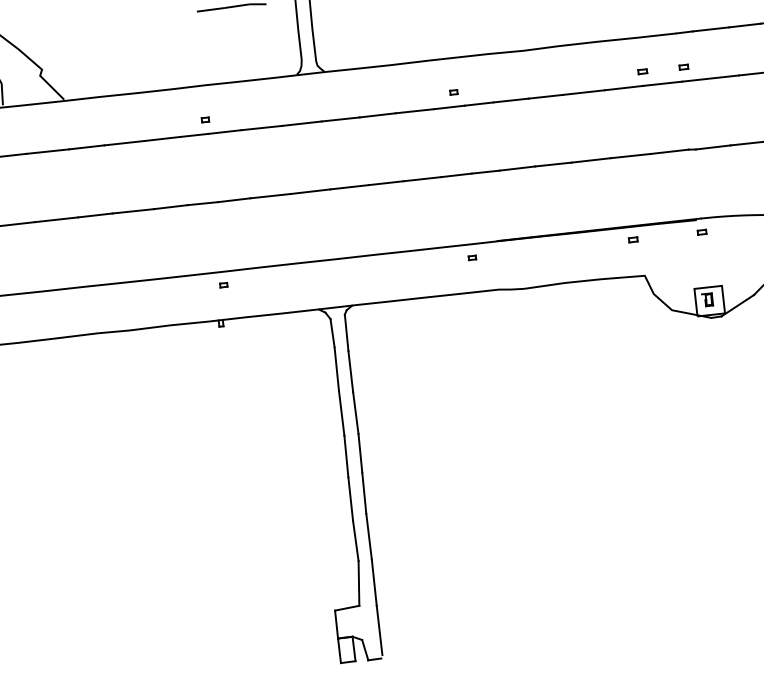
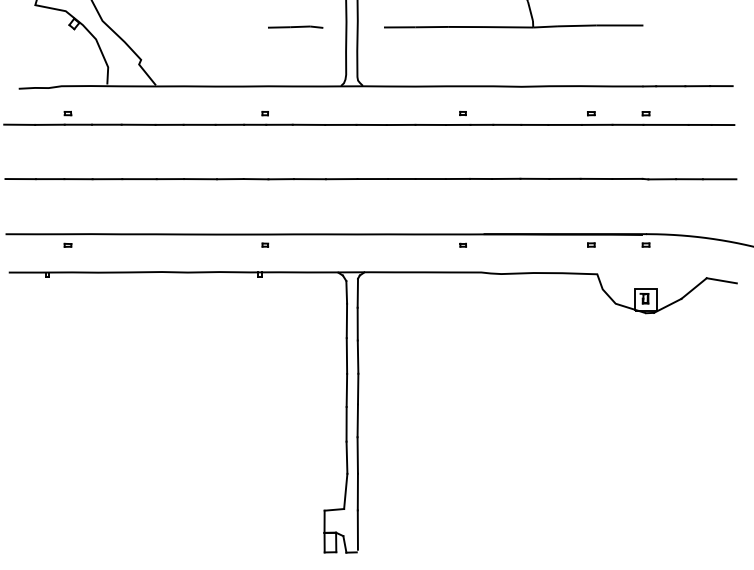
part: (642, 71) -> (591, 113), moved

